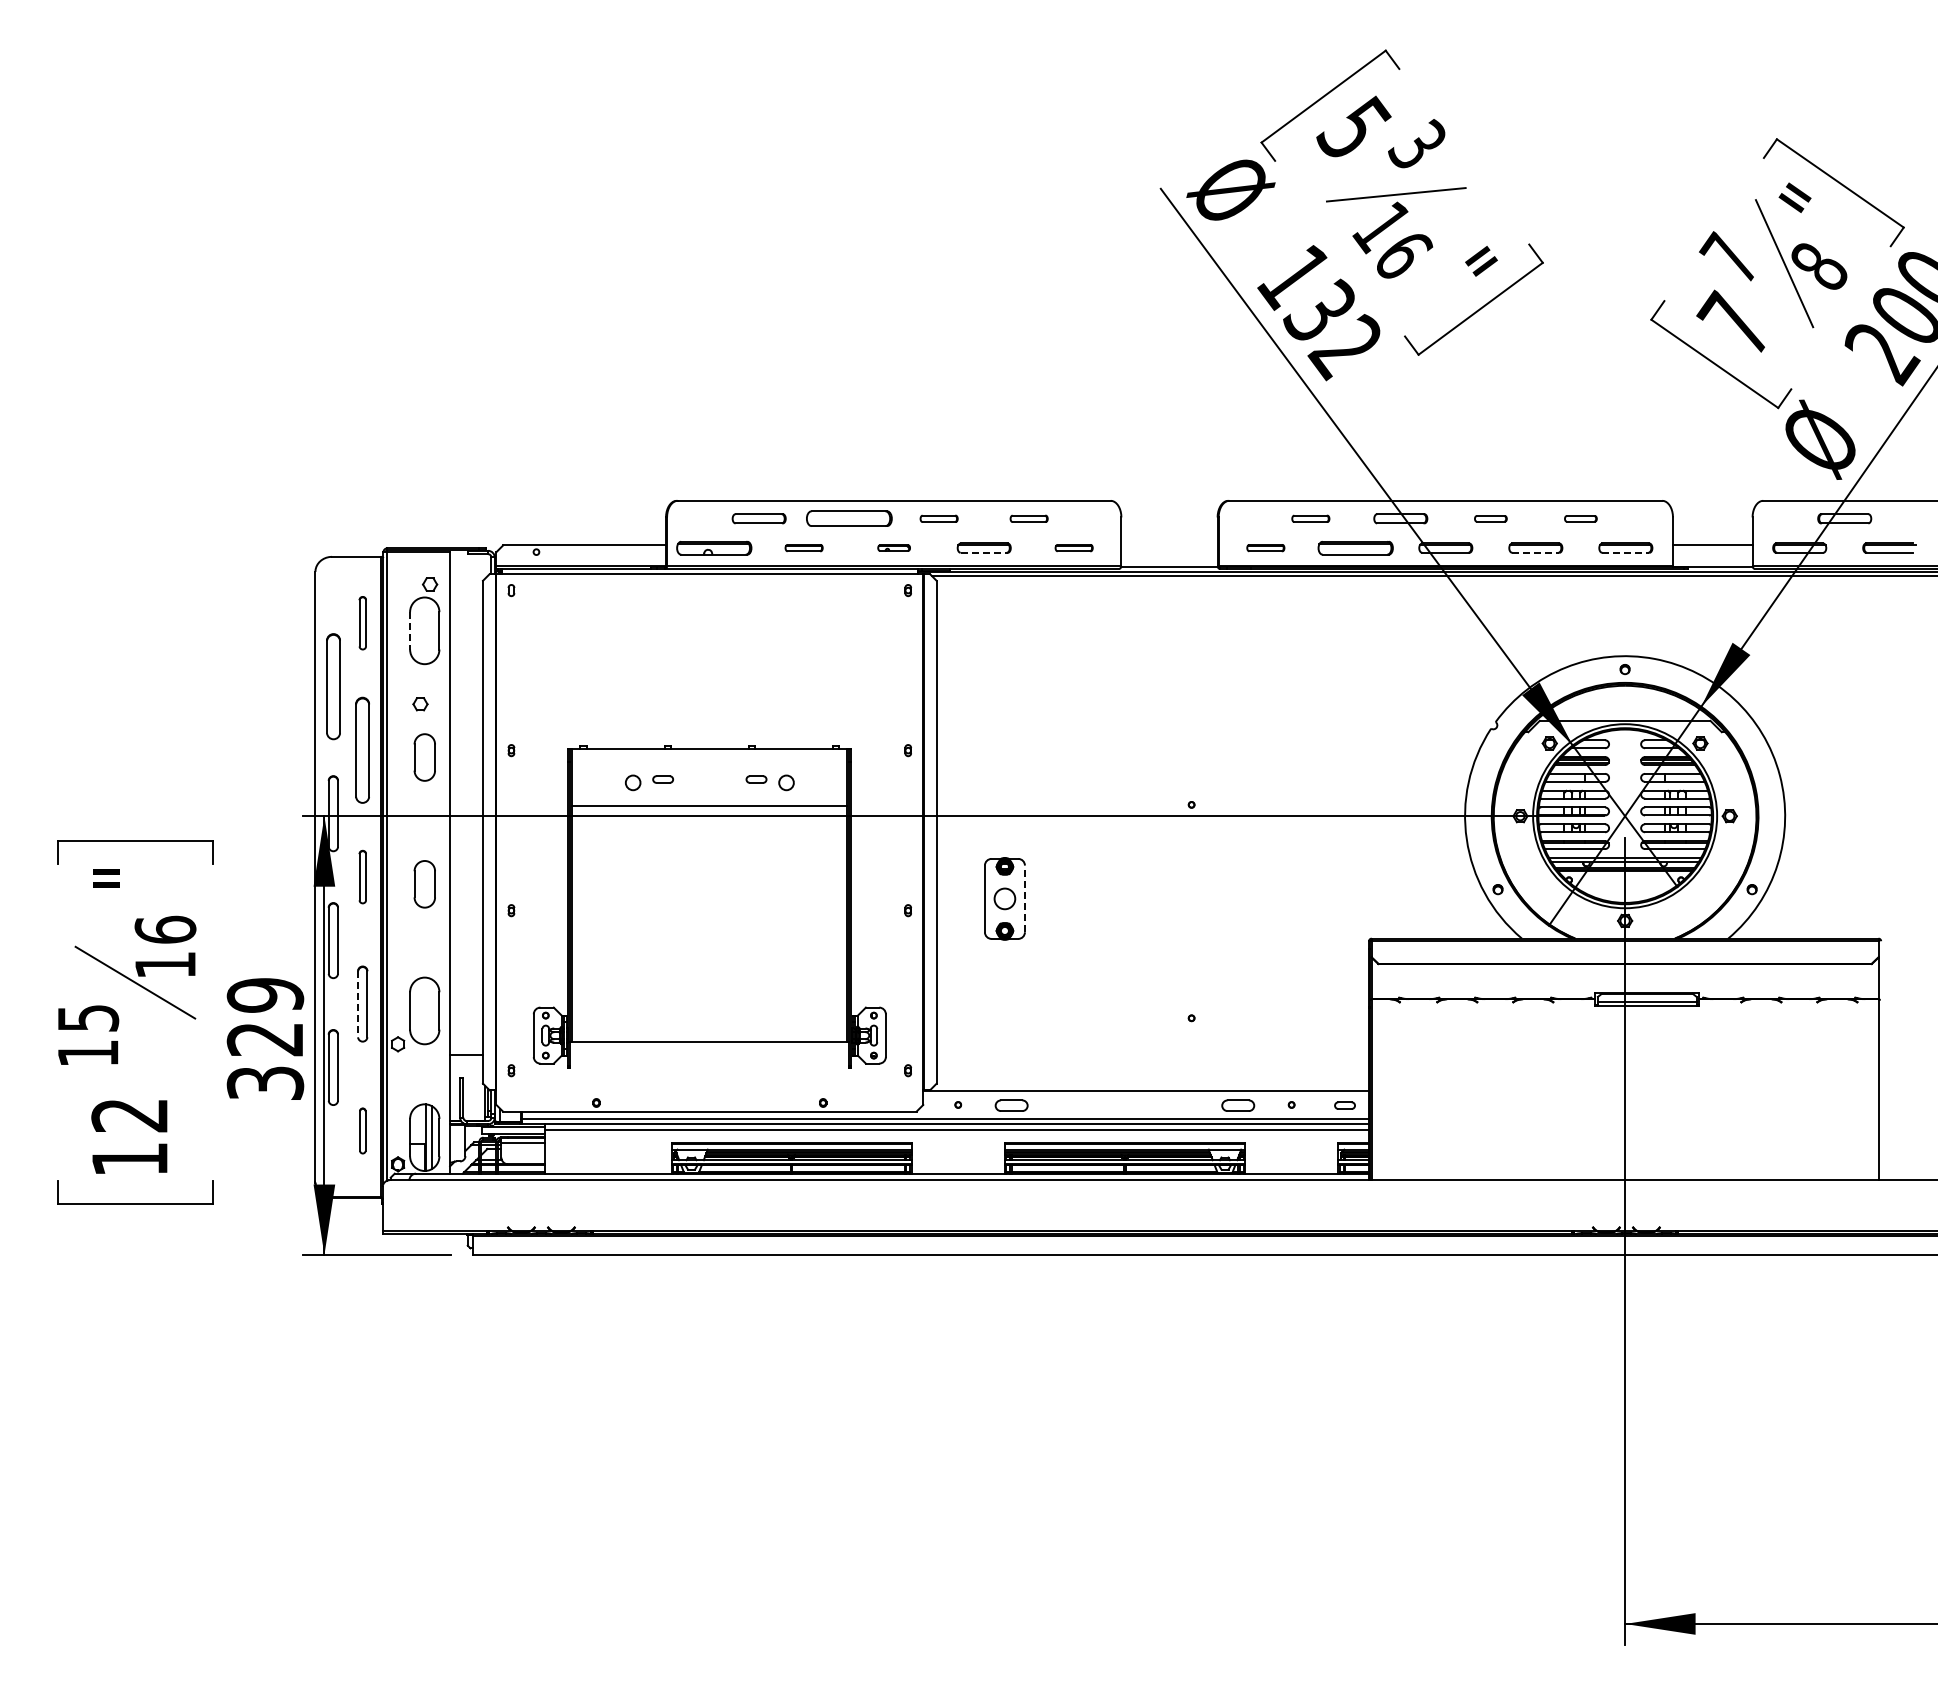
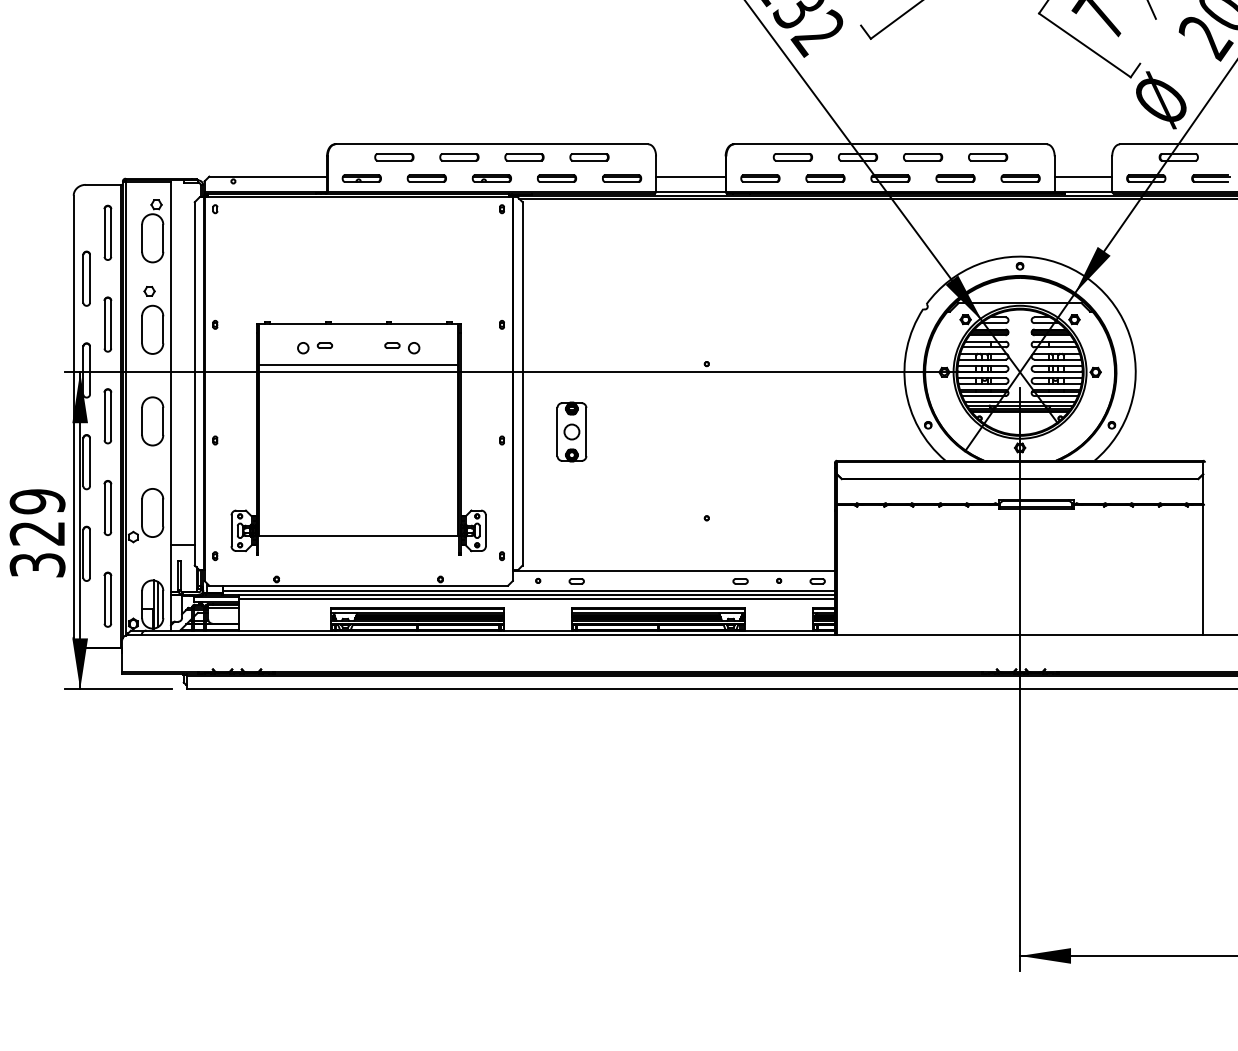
part: (848, 518) -> (458, 157), size x0.62
part: (938, 518) -> (523, 157), size x1.43
part: (1028, 518) -> (588, 157), size x1.43
part: (1310, 518) -> (792, 157), size x1.43
part: (1490, 518) -> (922, 157), size x1.67
part: (1580, 518) -> (987, 157), size x1.67
line: (1169, 545) -> (690, 176), added
part: (713, 547) -> (361, 178), size x0.71
part: (803, 547) -> (426, 178), size x1.43
part: (893, 547) -> (491, 178), size x1.67
part: (1073, 547) -> (621, 178), size x1.43
part: (1265, 547) -> (760, 178), size x1.43
part: (1355, 547) -> (825, 178), size x0.71
line: (984, 552) -> (557, 181), dashed -> solid
line: (1535, 552) -> (955, 181), dashed -> solid
line: (1625, 552) -> (1020, 181), dashed -> solid
part: (362, 622) -> (107, 232), size x1.43
line: (410, 630) -> (142, 238), dashed -> solid
part: (332, 686) -> (86, 278), size x0.71
part: (362, 749) -> (107, 324), size x0.71
part: (424, 757) -> (152, 329), size x1.43
part: (362, 876) -> (107, 415), size x1.43
part: (424, 884) -> (152, 421), size x1.43
line: (1024, 898) -> (586, 431), dashed -> solid
line: (358, 1004) -> (104, 508), dashed -> solid
part: (1011, 1105) -> (576, 581), size x0.62
part: (1238, 1105) -> (740, 581), size x0.62
part: (362, 1130) -> (107, 599), size x1.67

